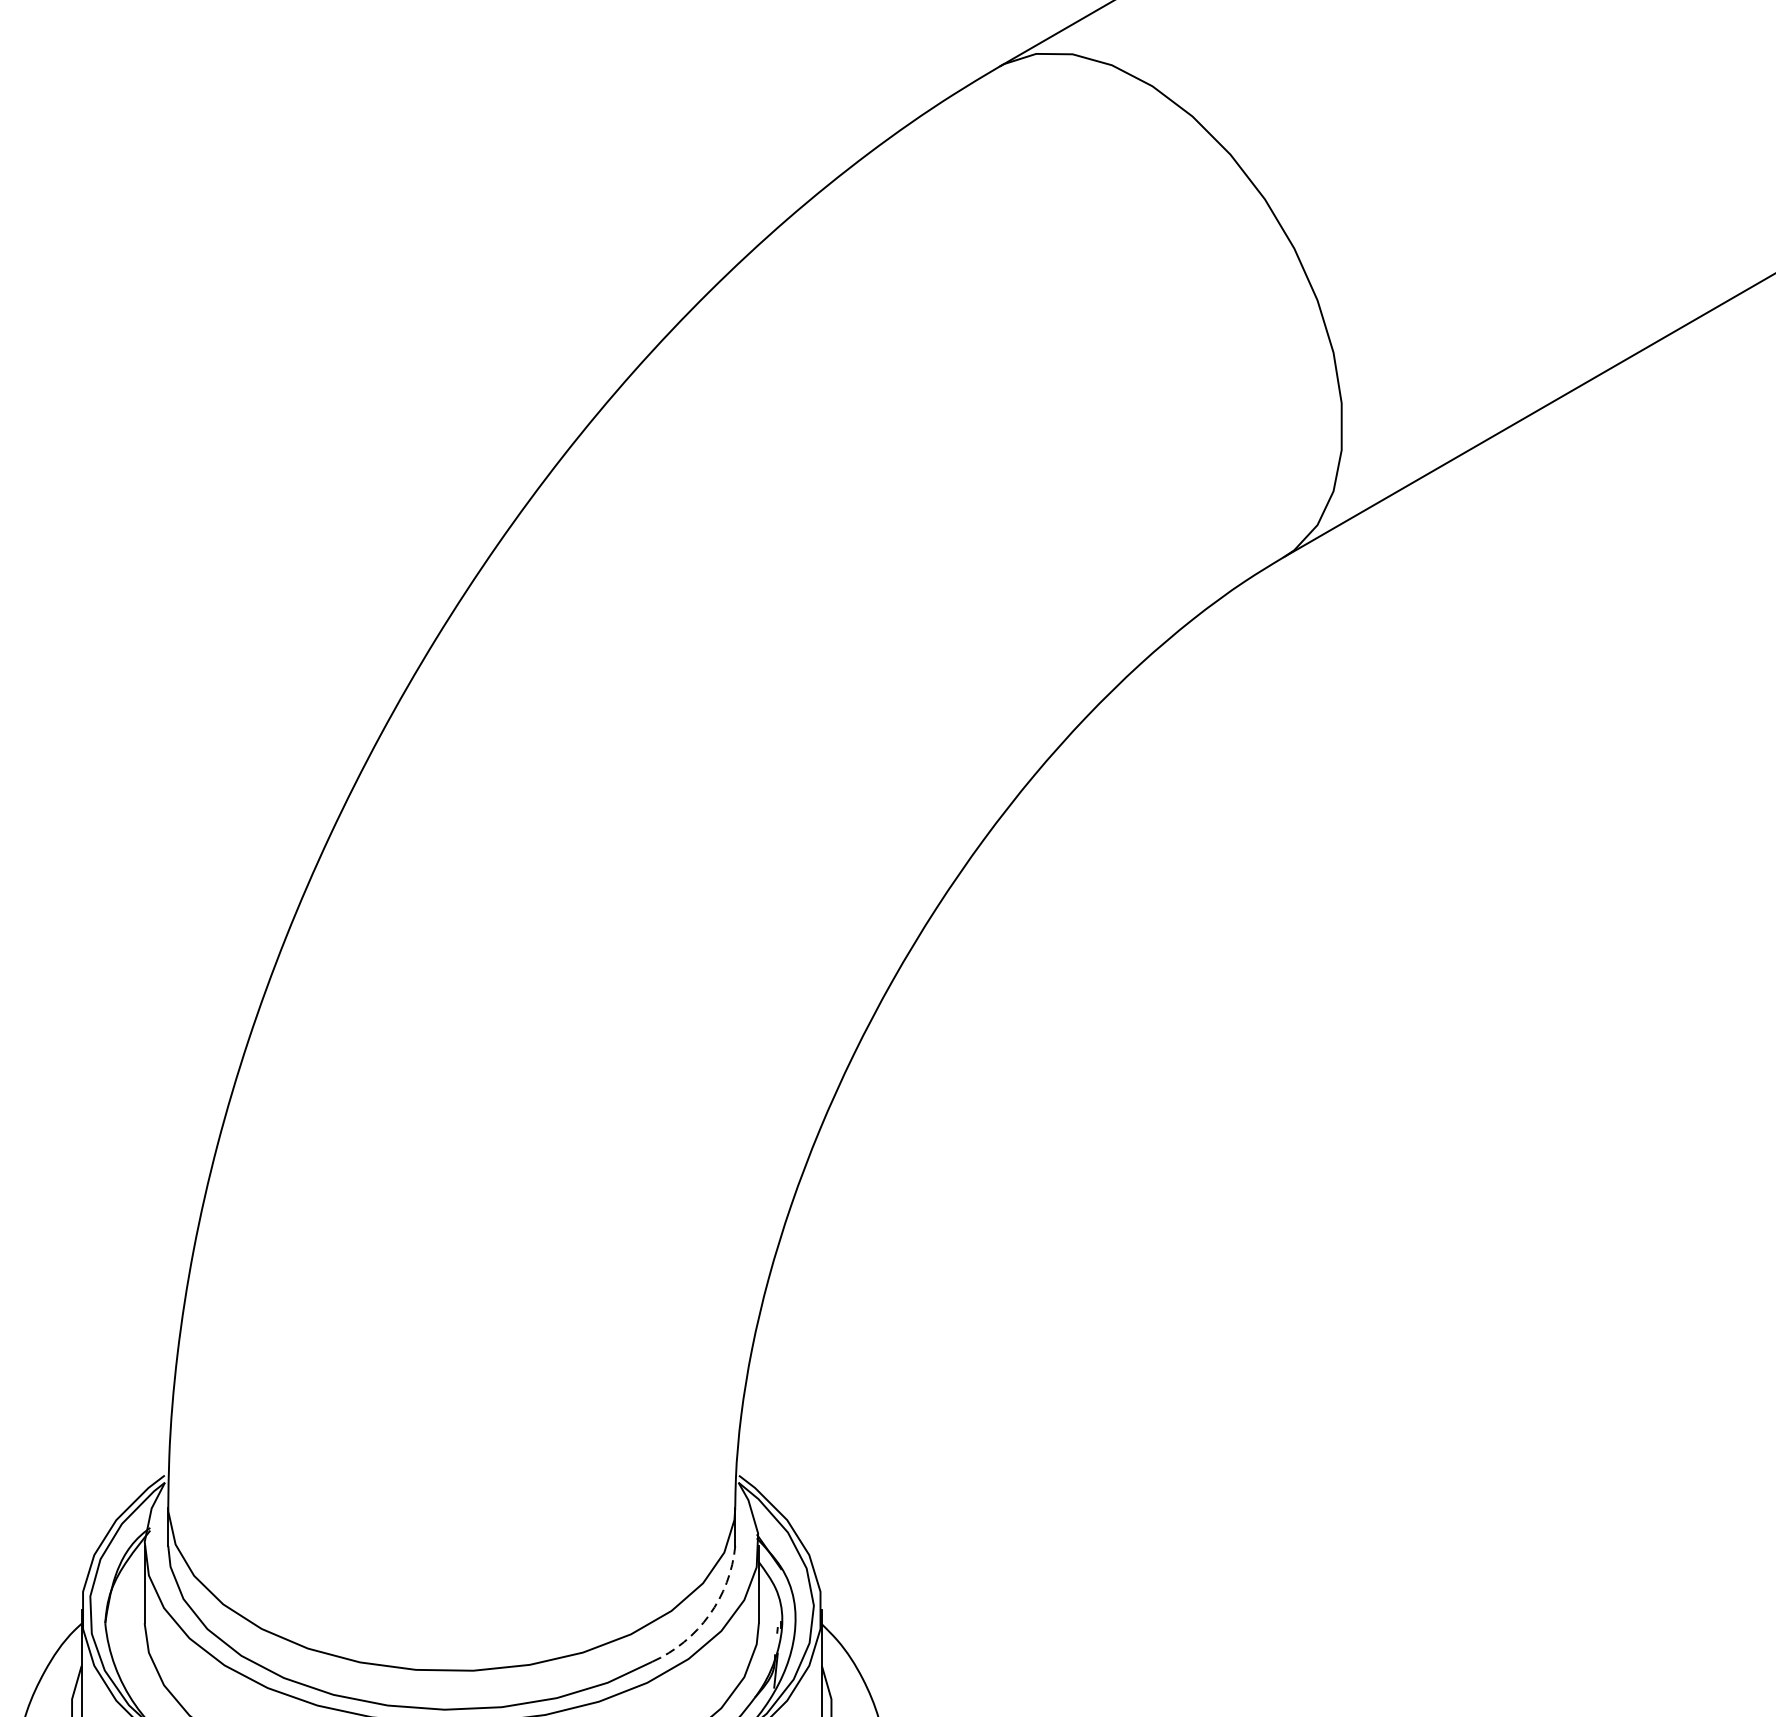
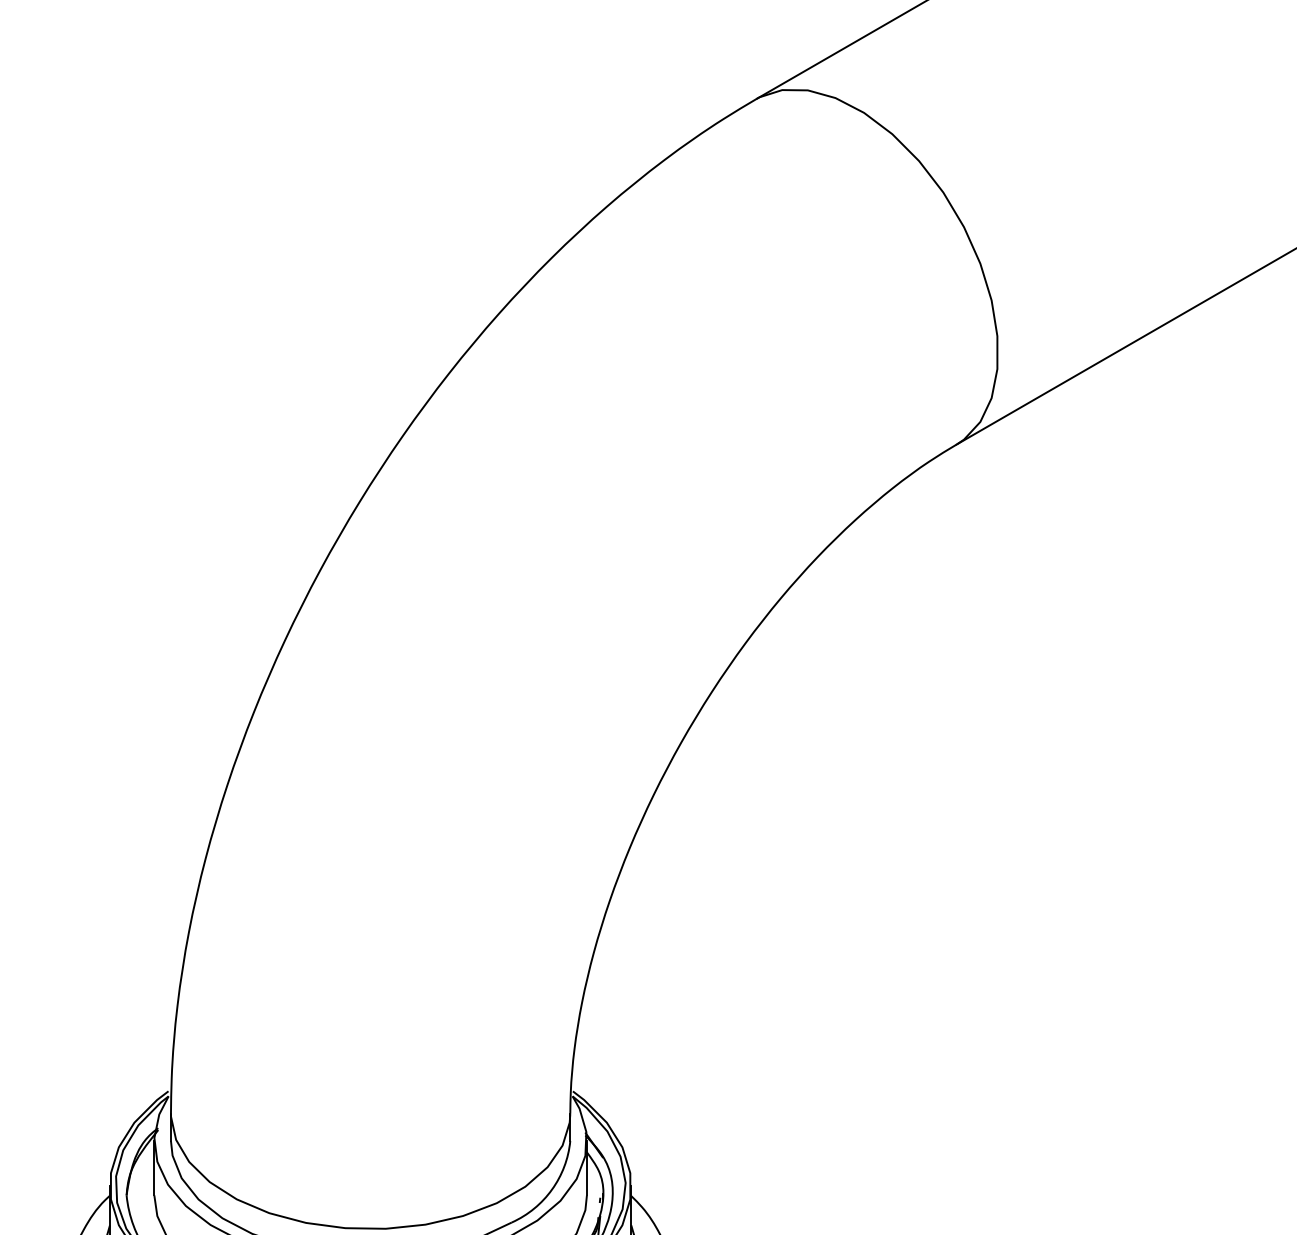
arc: (710, 1614) -> (552, 1189), dashed -> solid

